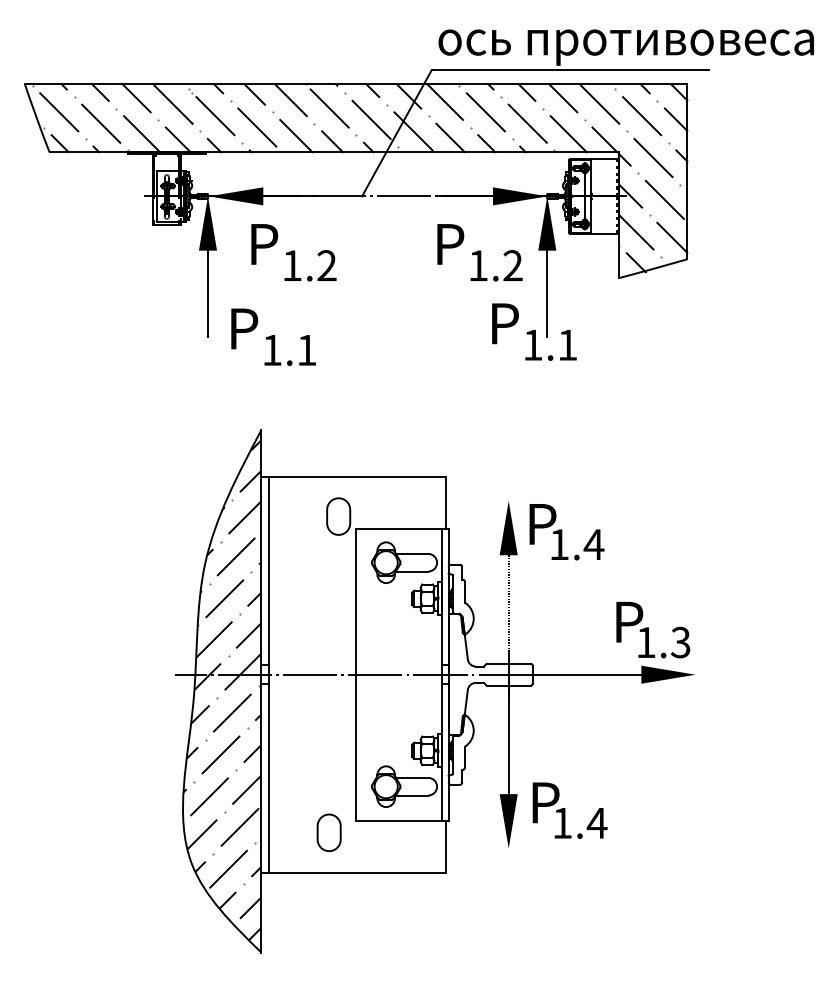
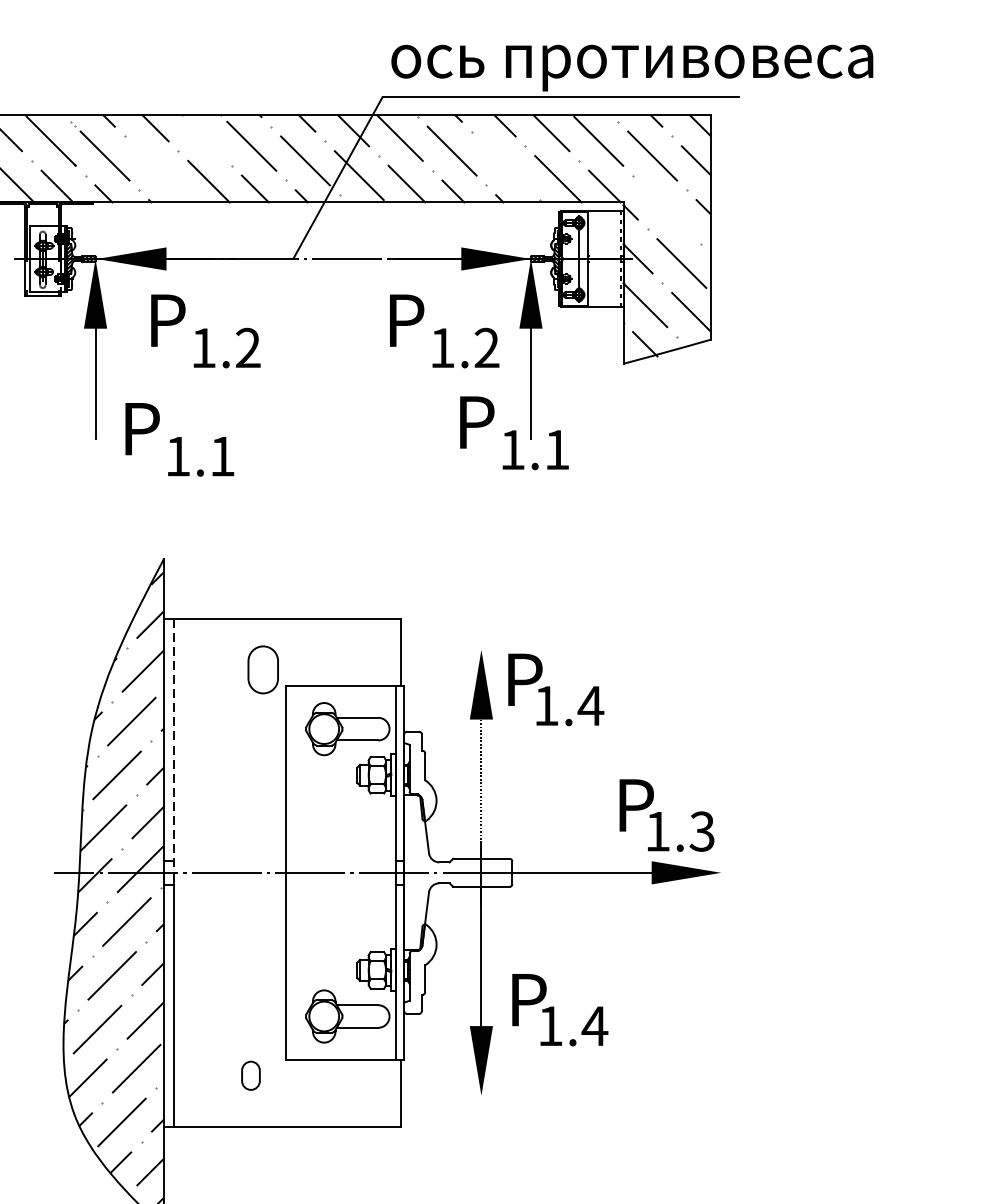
line: (290, 100) -> (201, 135), removed
line: (527, 123) -> (505, 165), removed
line: (257, 127) -> (159, 170), removed
line: (653, 157) -> (667, 209), removed
line: (269, 576) -> (174, 746), solid -> dashed
text: (569, 810) -> (559, 1009), moved
part: (328, 832) -> (250, 1075), size x0.6

